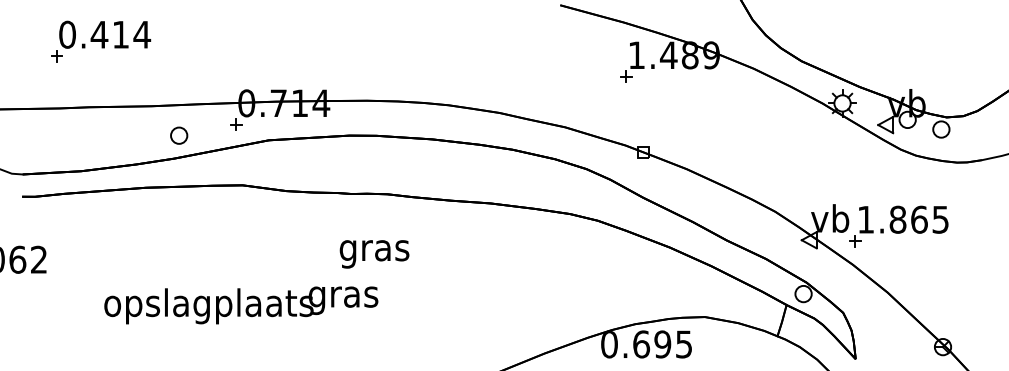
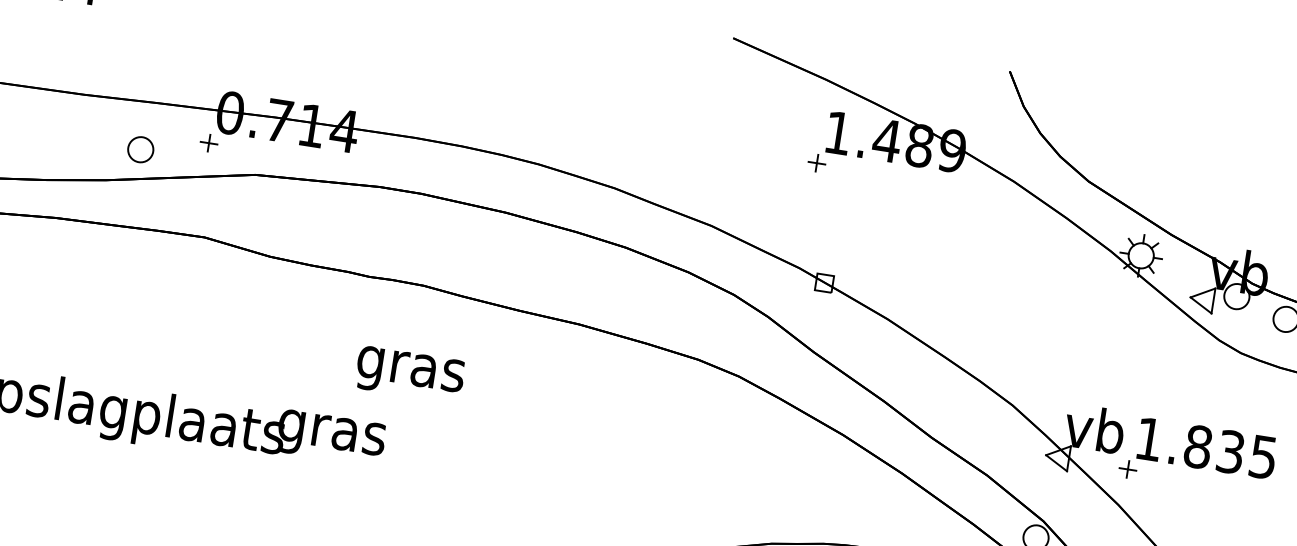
part: (179, 135) -> (141, 149), moved
text: (919, 219) -> (1231, 451), 1.865 -> 1.835
text: (374, 254) -> (409, 374), moved

